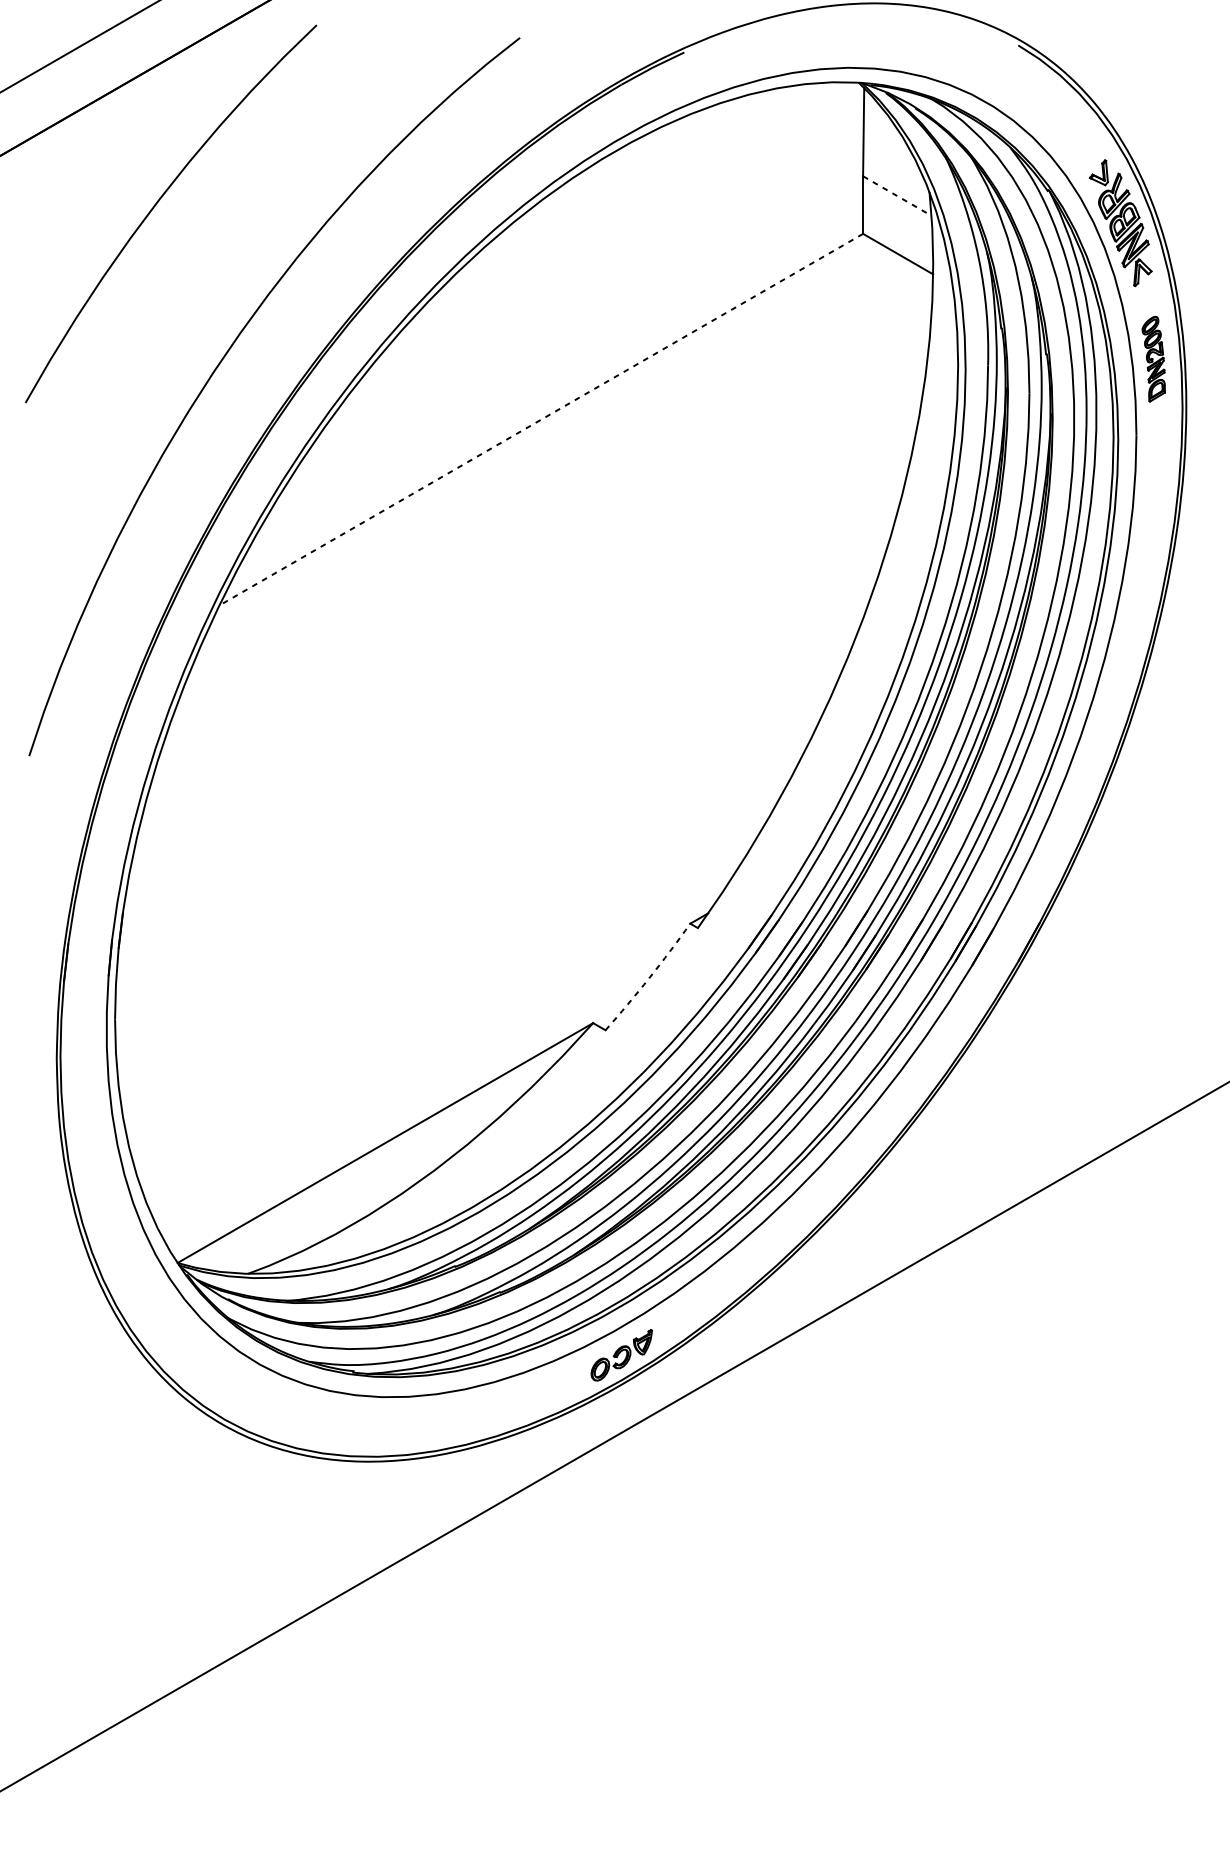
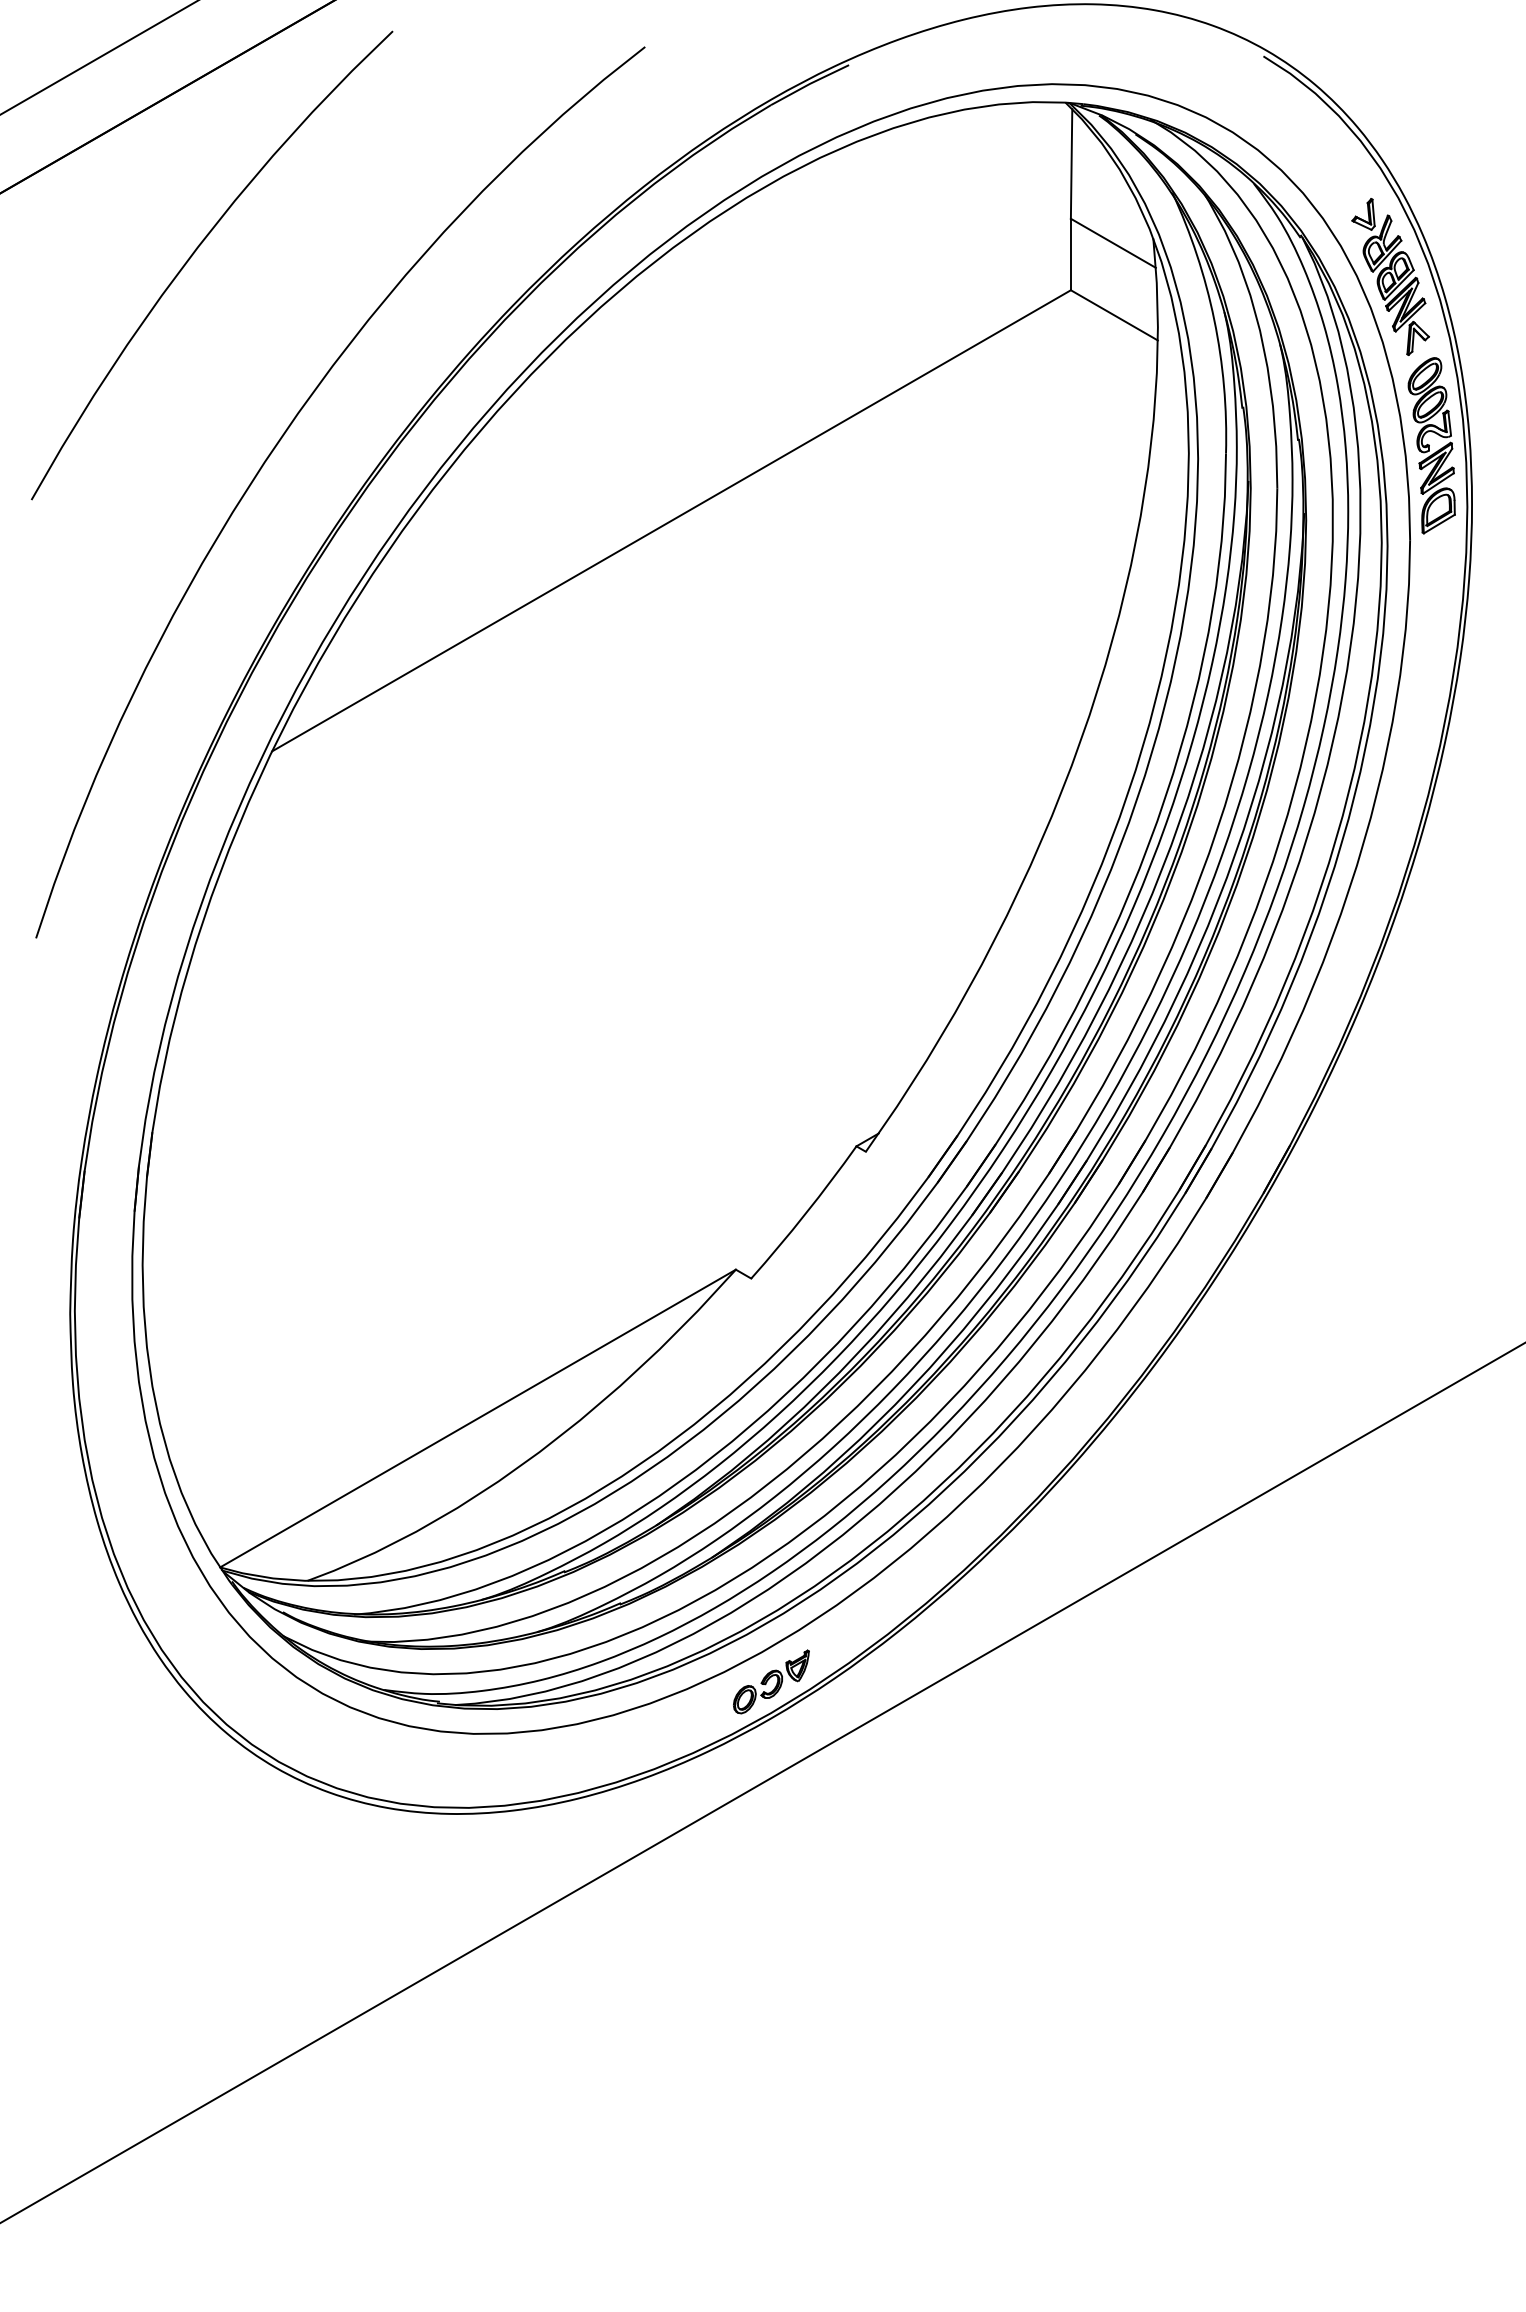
line: (897, 196) -> (1113, 243), dashed -> solid
part: (1153, 358) -> (1431, 445), size x1.67
line: (541, 420) -> (671, 521), dashed -> solid
arc: (649, 977) -> (805, 1213), dashed -> solid

